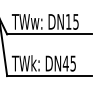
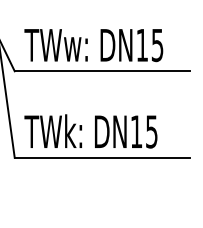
text: (65, 63) -> (135, 131), DN45 -> DN15

